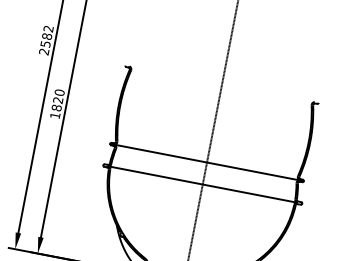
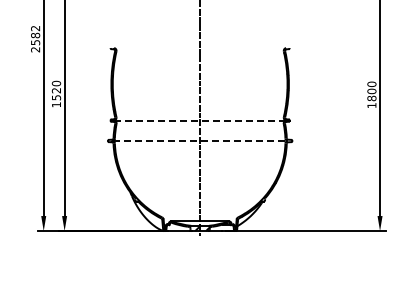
text: (55, 107) -> (55, 97), 1820 -> 1520
line: (207, 162) -> (200, 120), solid -> dashed
line: (203, 185) -> (200, 141), solid -> dashed

